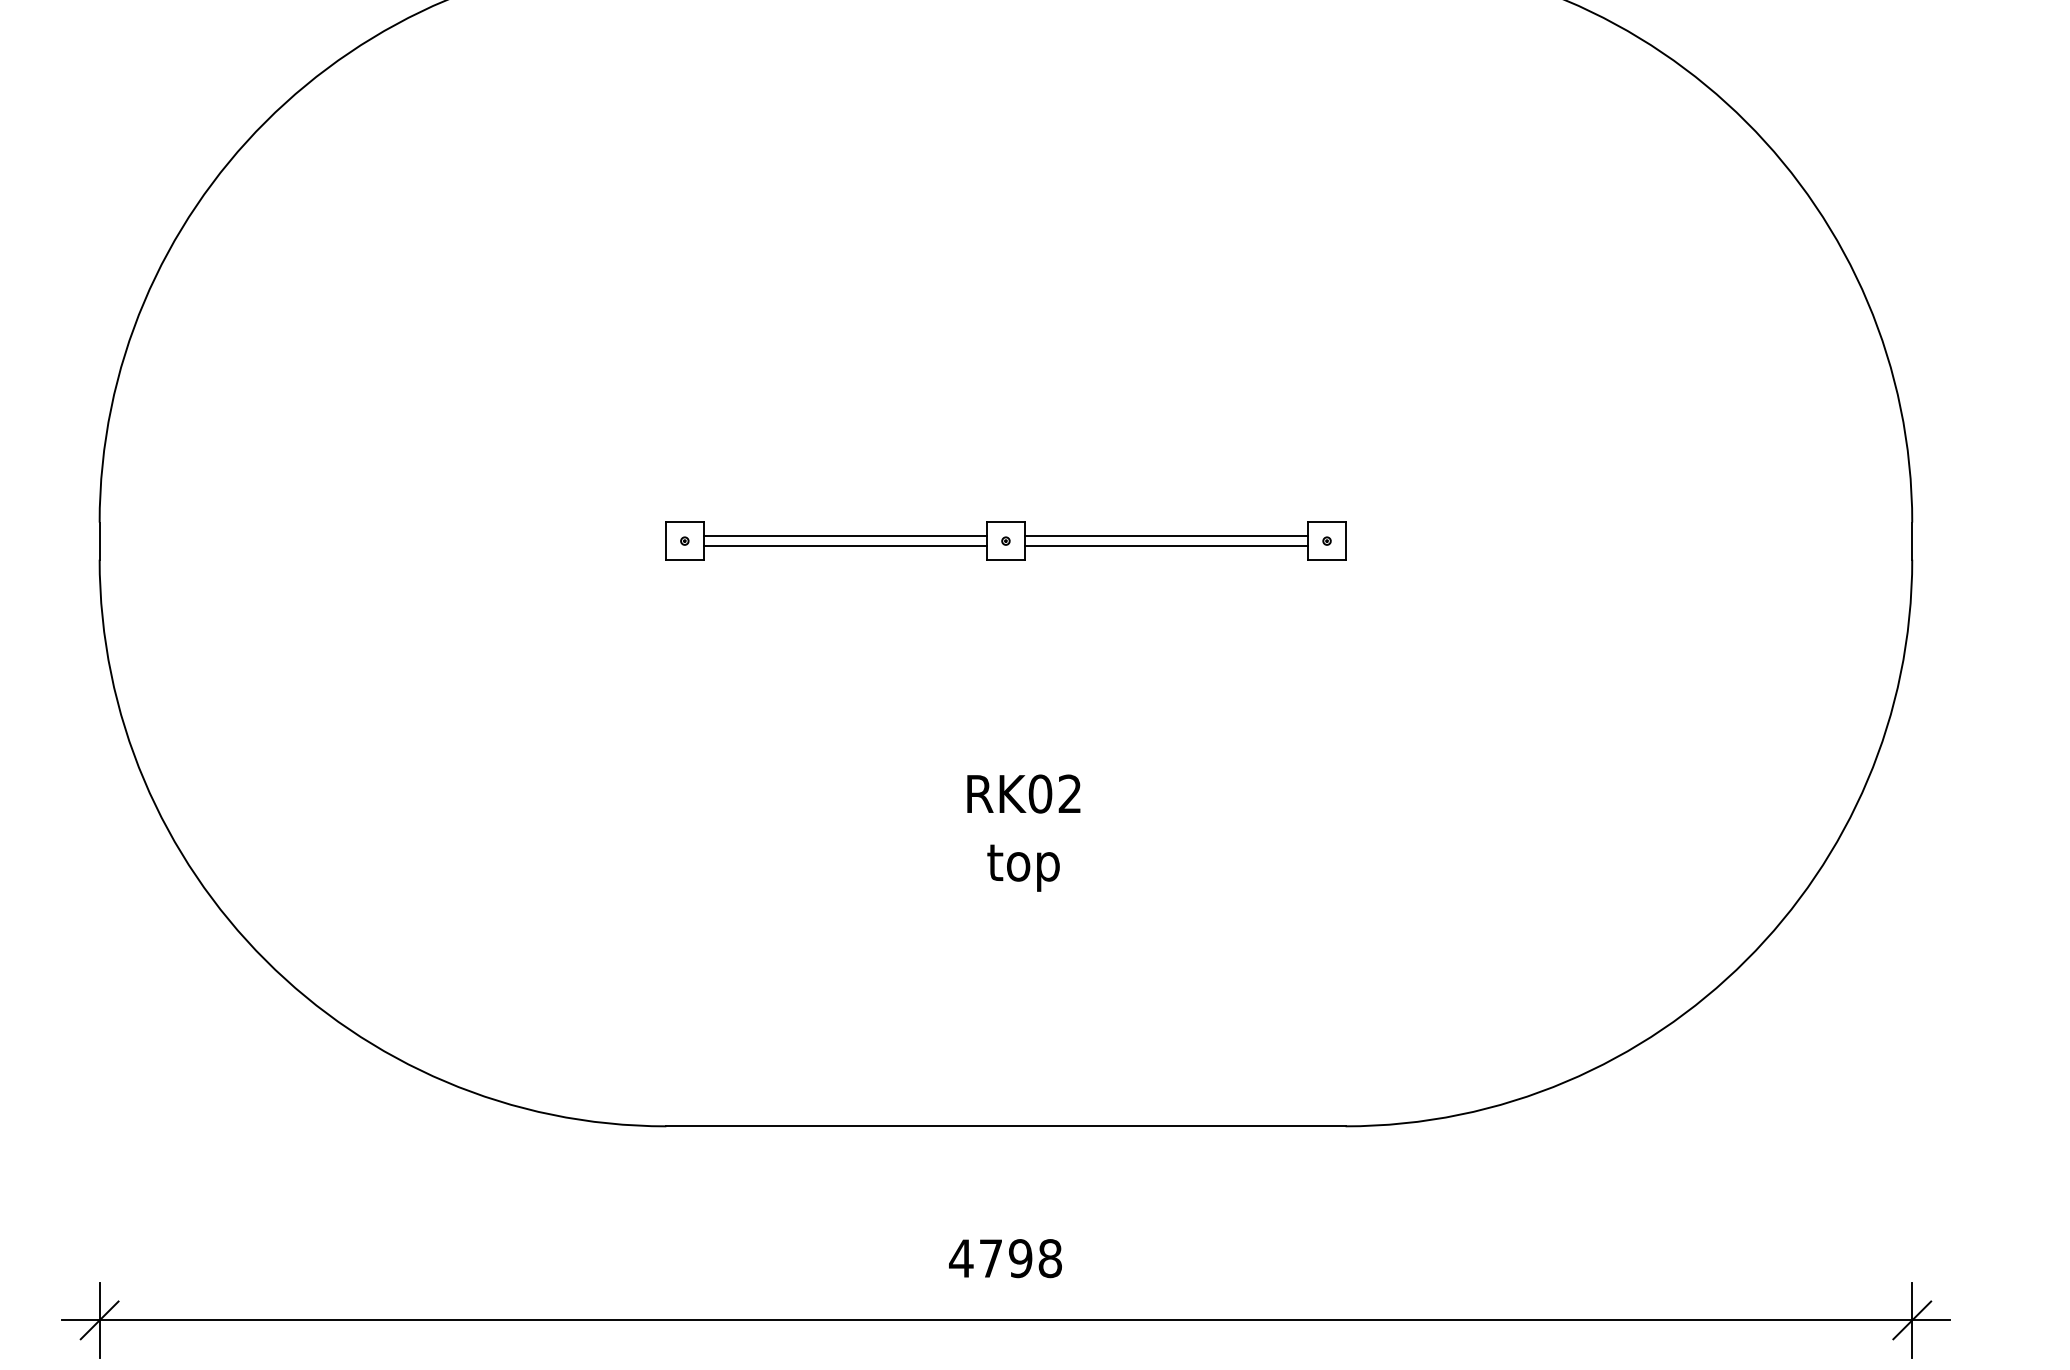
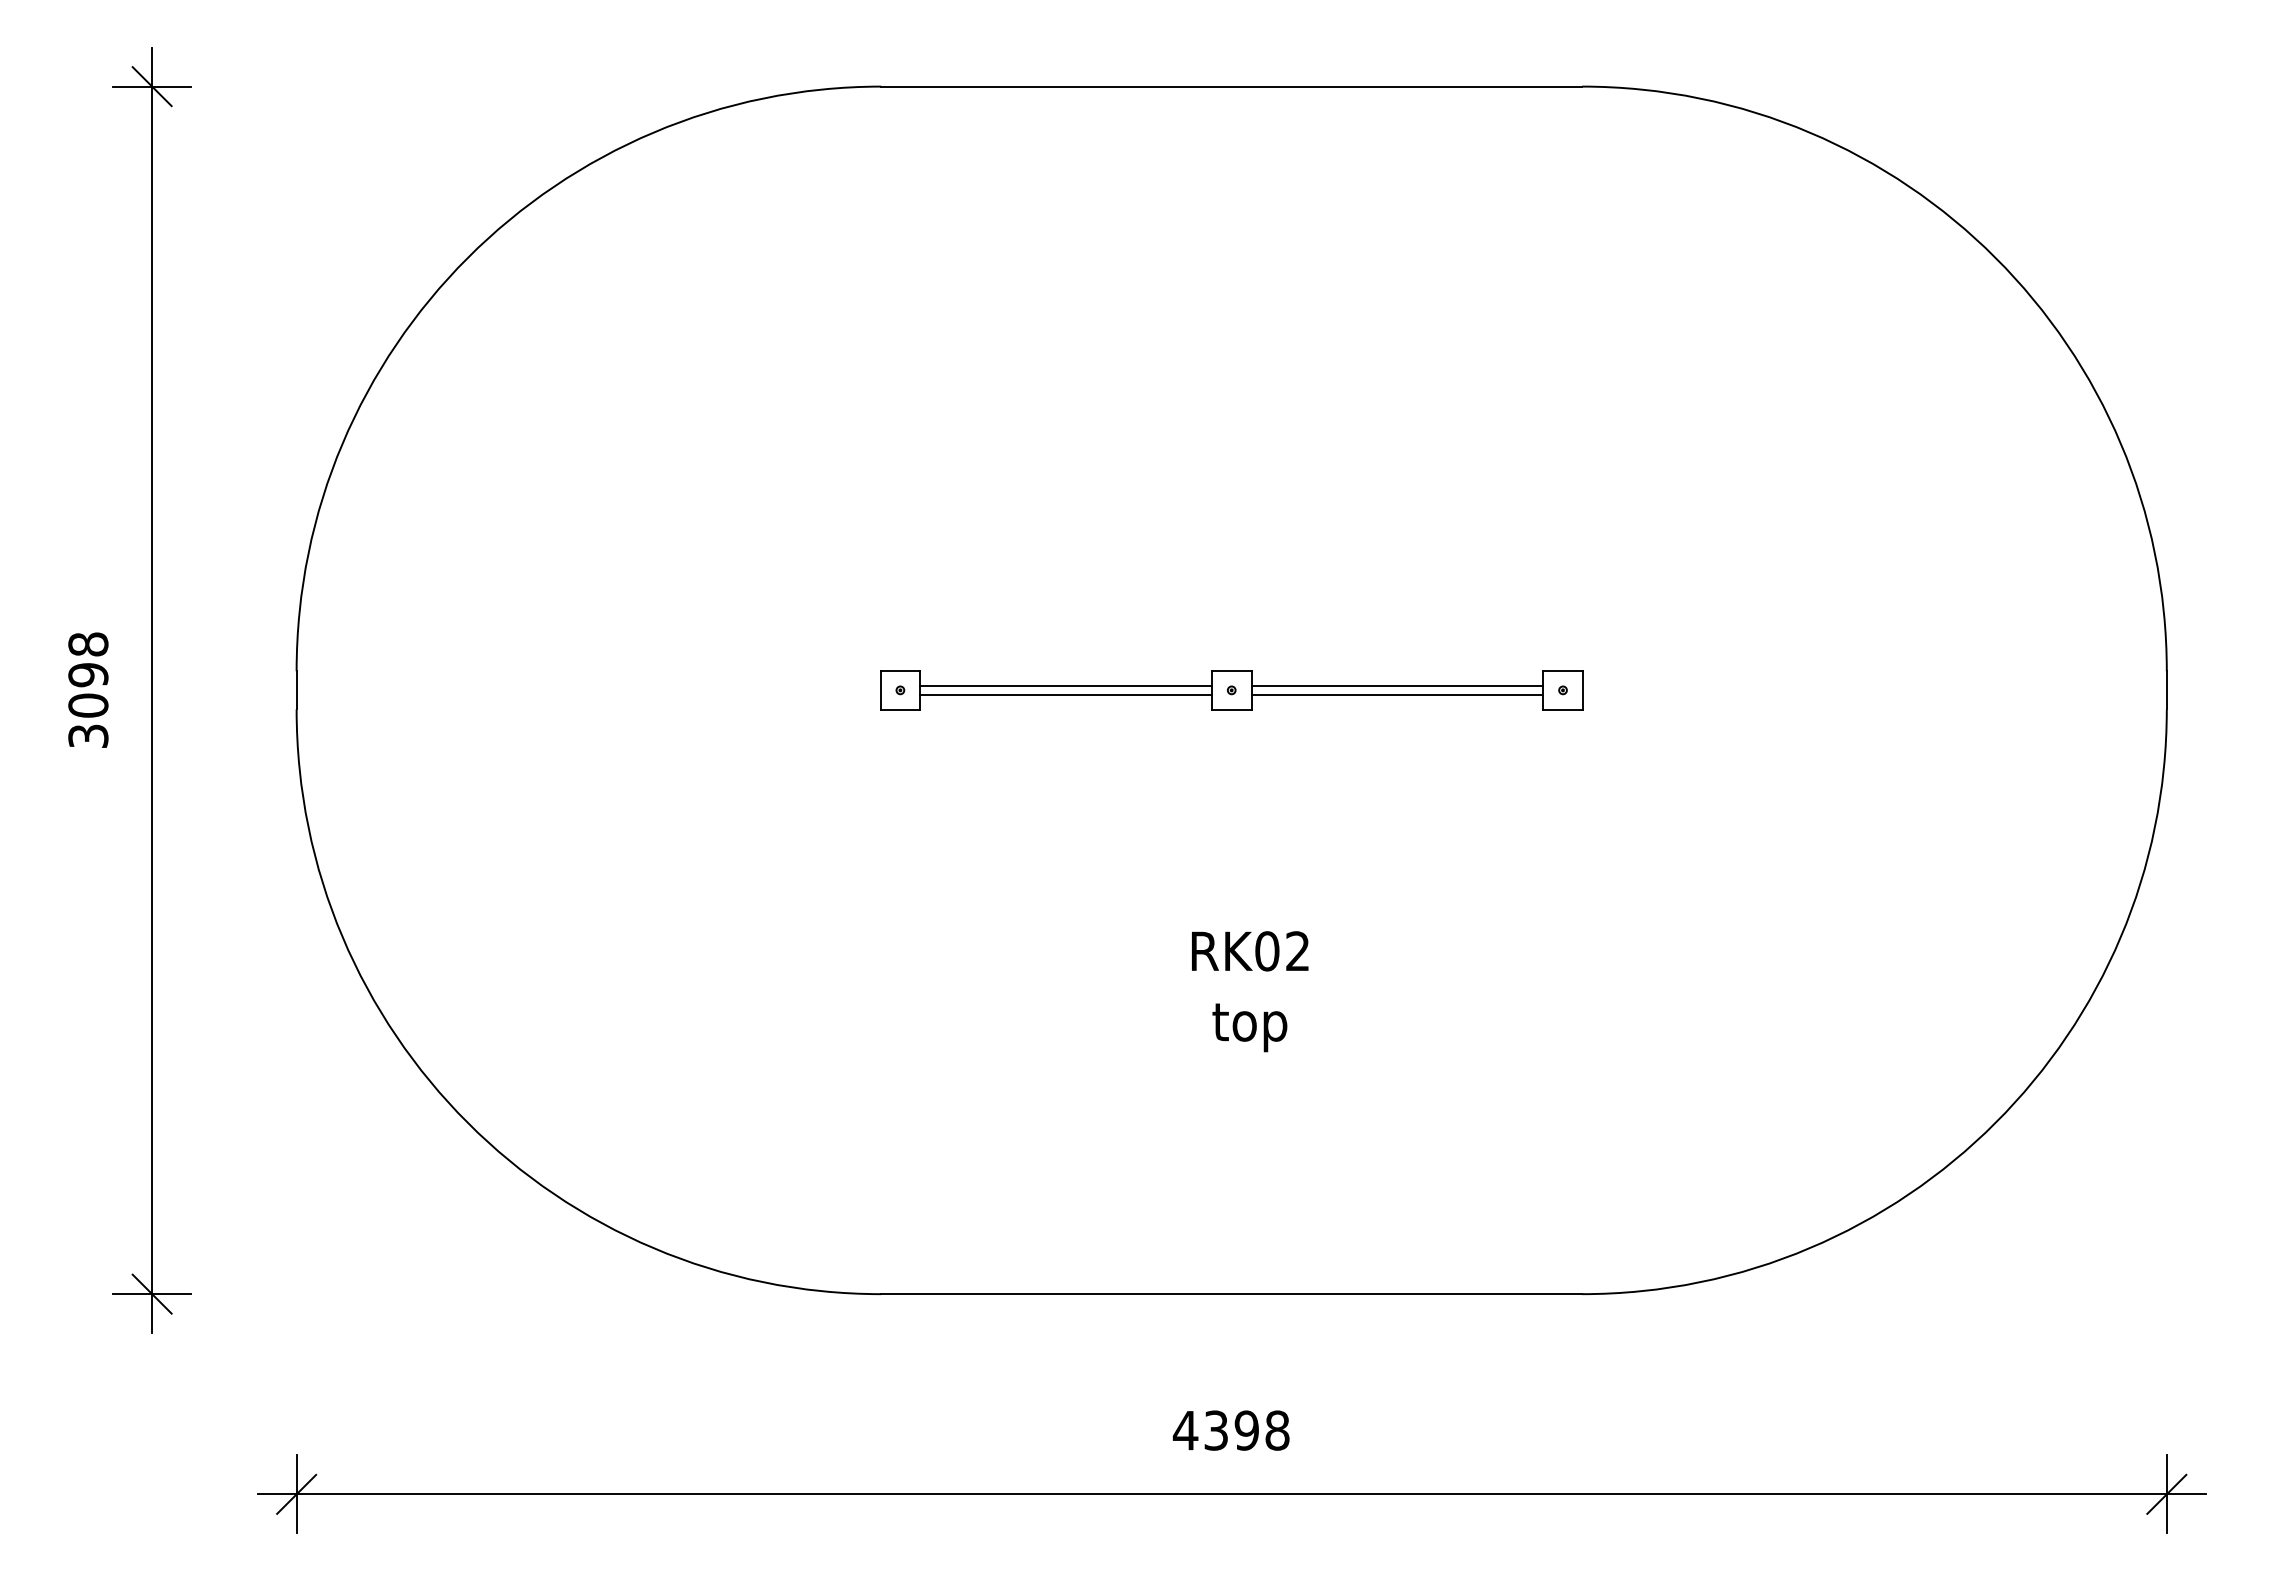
text: (990, 1258) -> (1215, 1430), 4798 -> 4398

